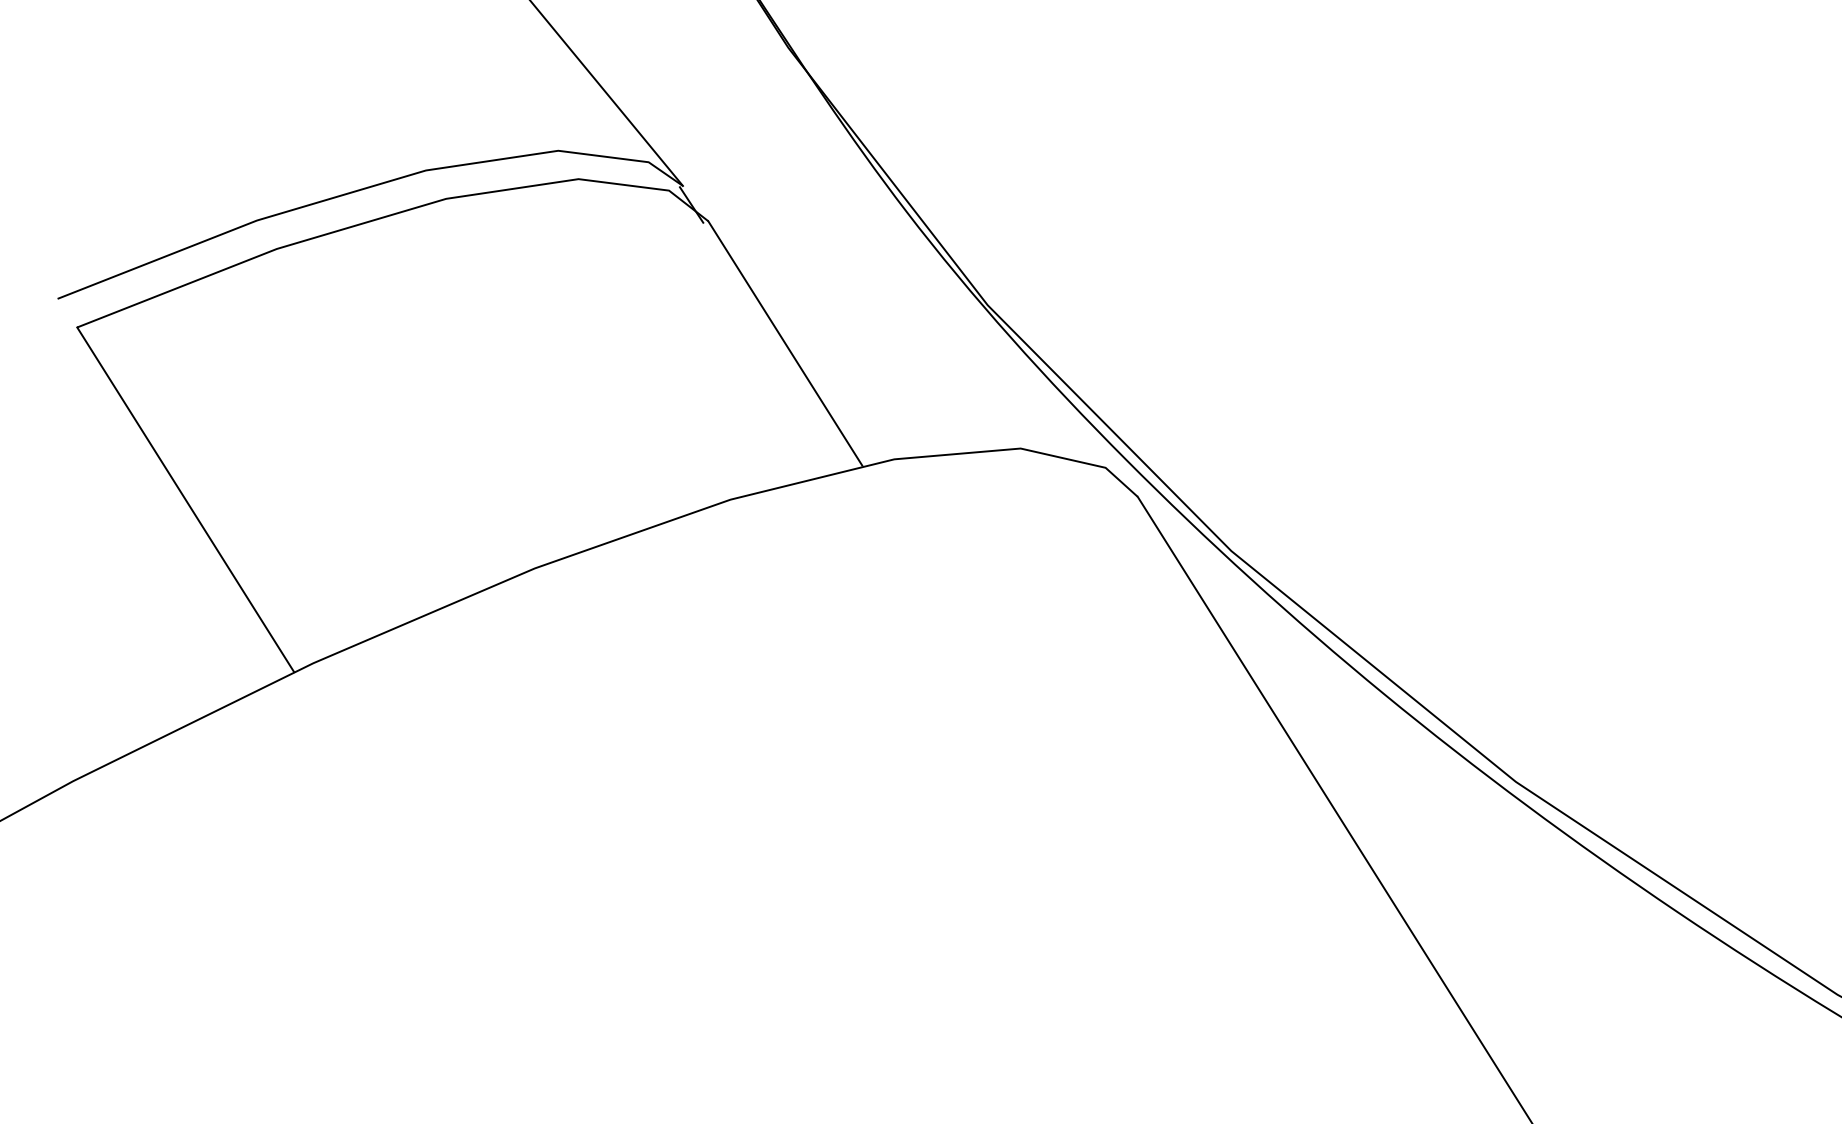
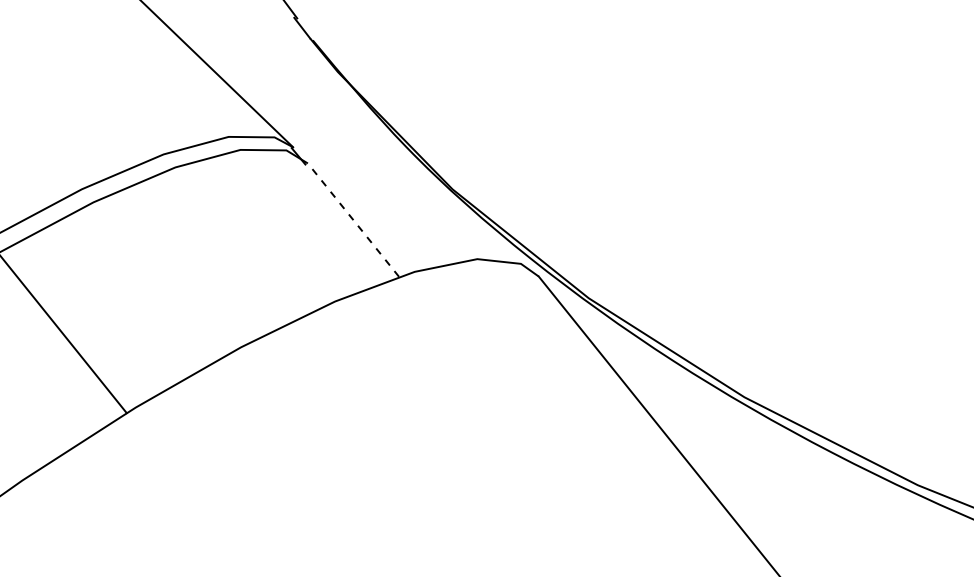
line: (785, 344) -> (353, 220), solid -> dashed

